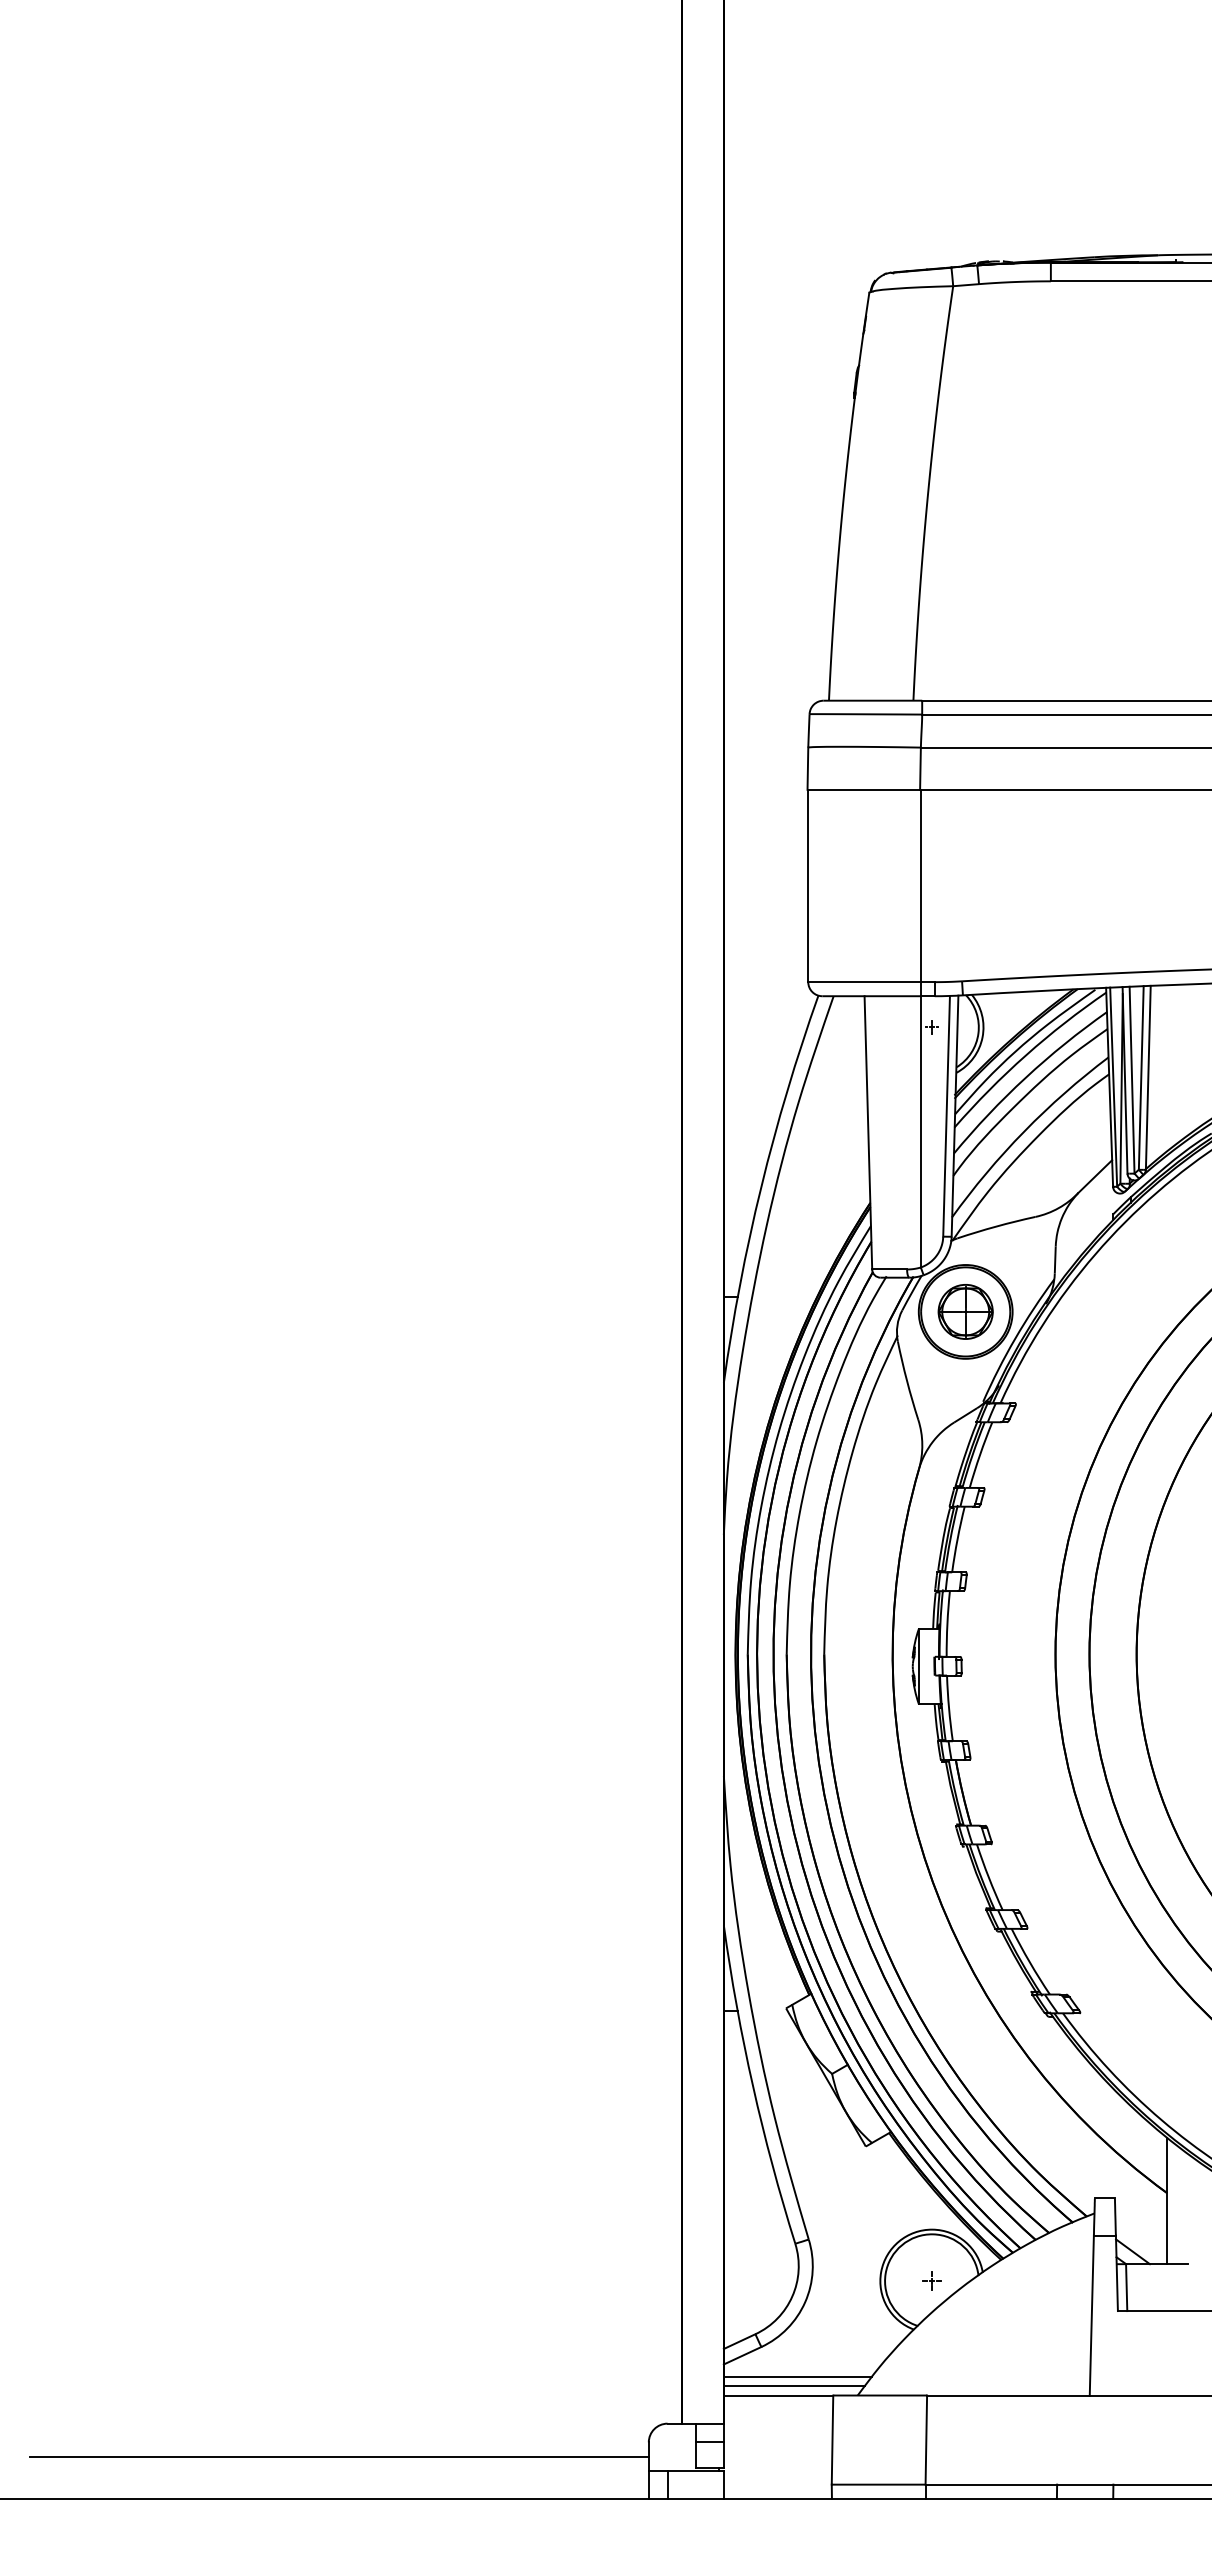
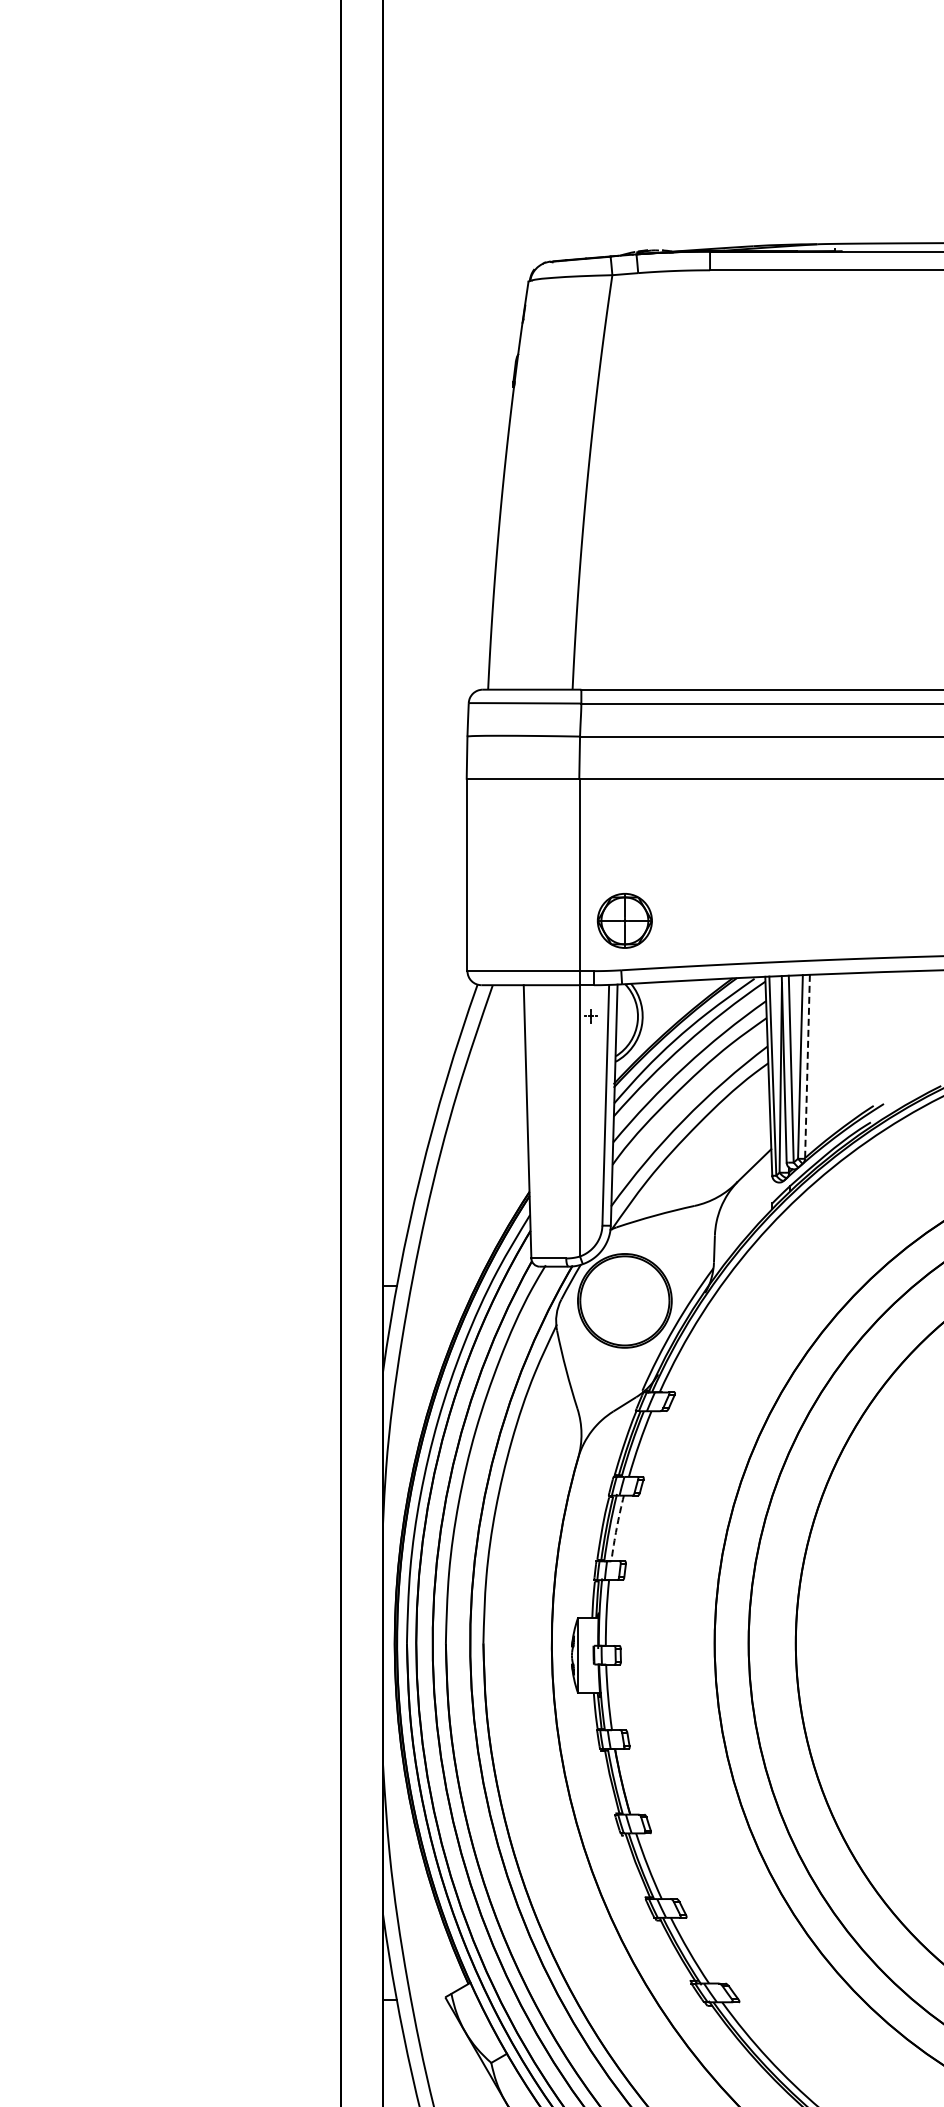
line: (1148, 1077) -> (807, 1066), solid -> dashed
part: (965, 1311) -> (624, 920), moved
arc: (957, 1539) -> (616, 1528), solid -> dashed

